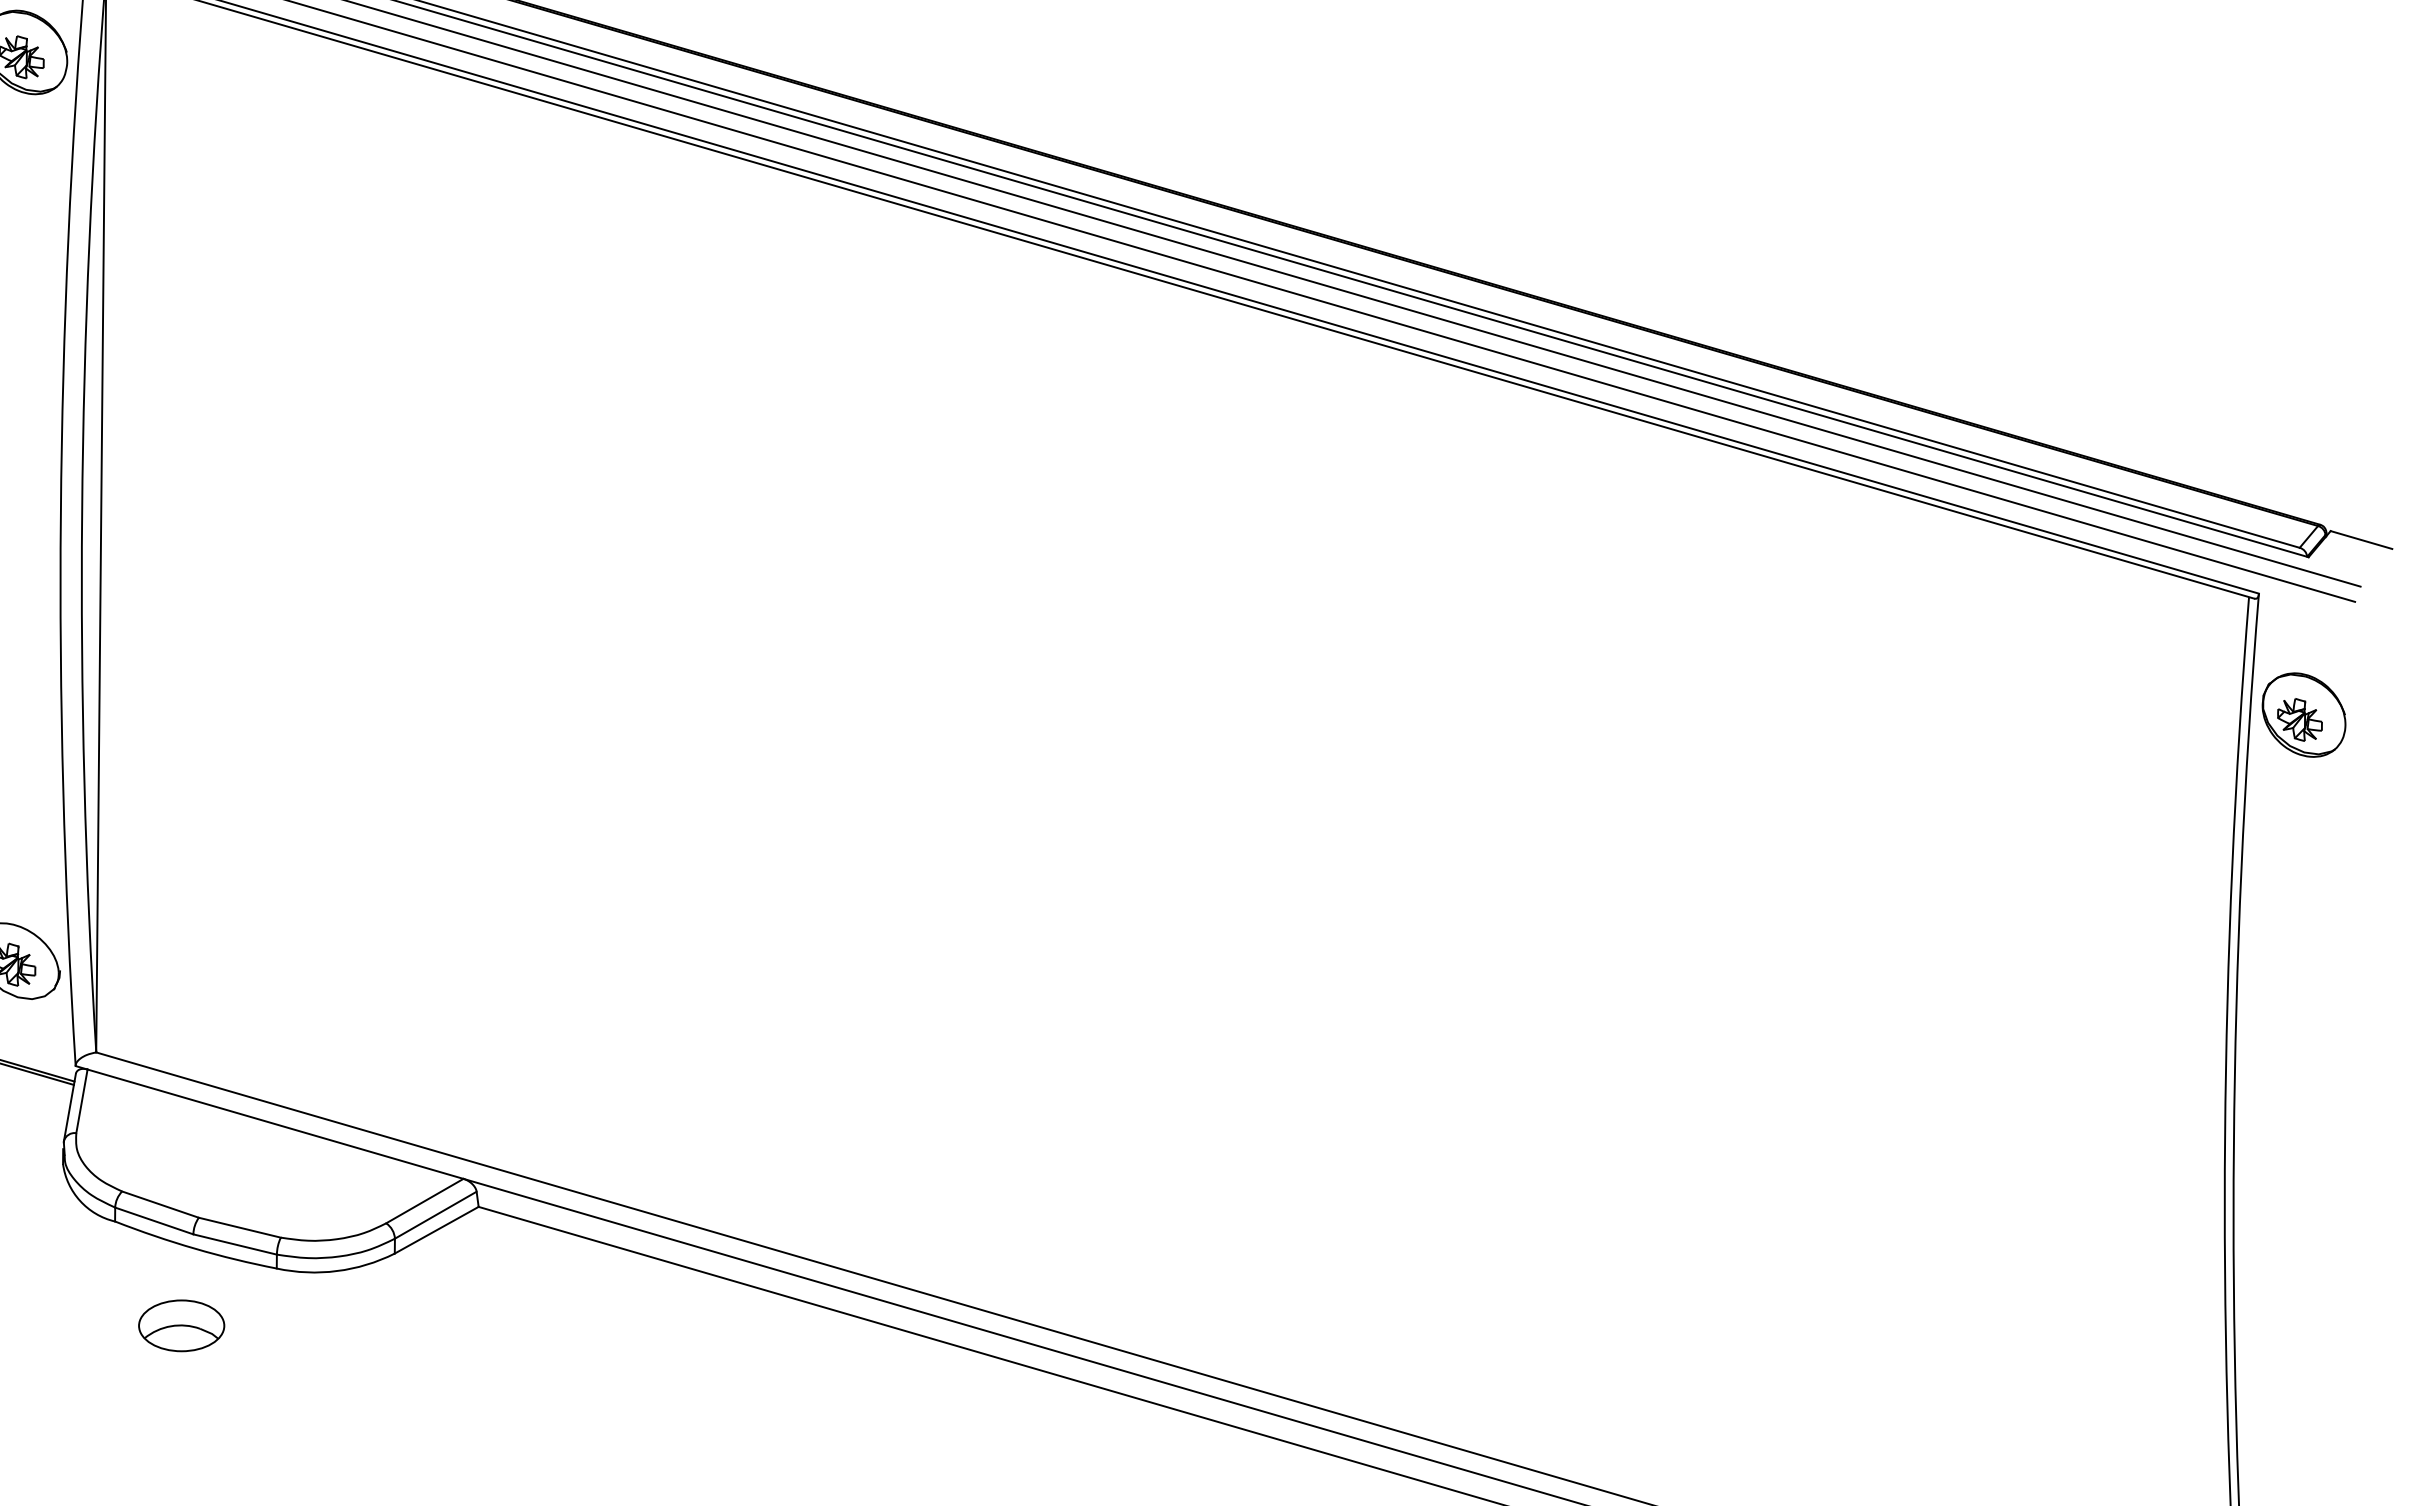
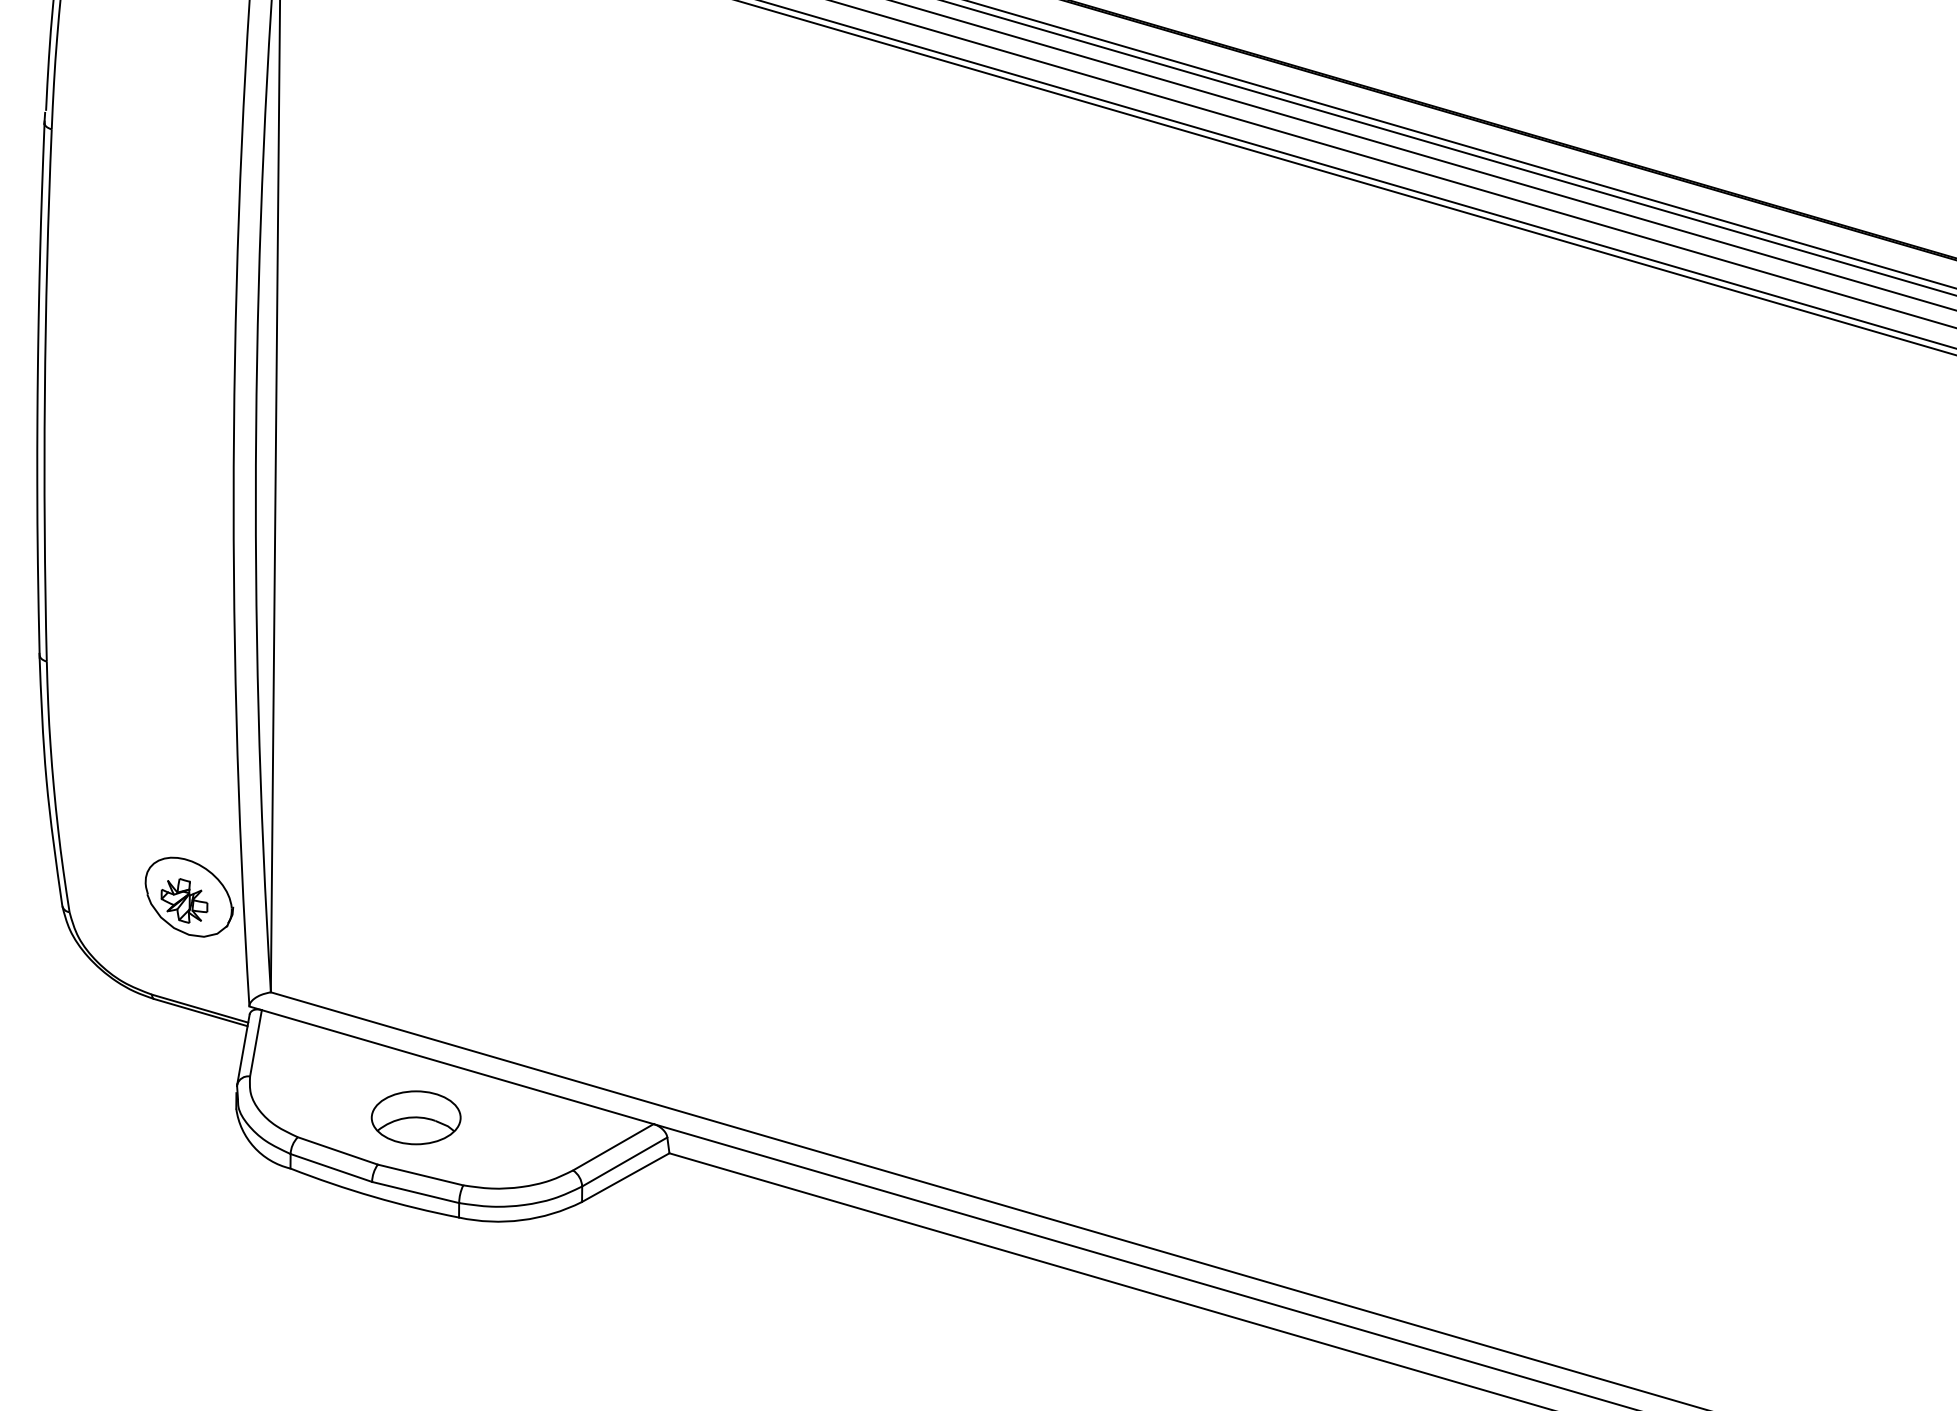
part: (181, 1325) -> (416, 1117), moved

